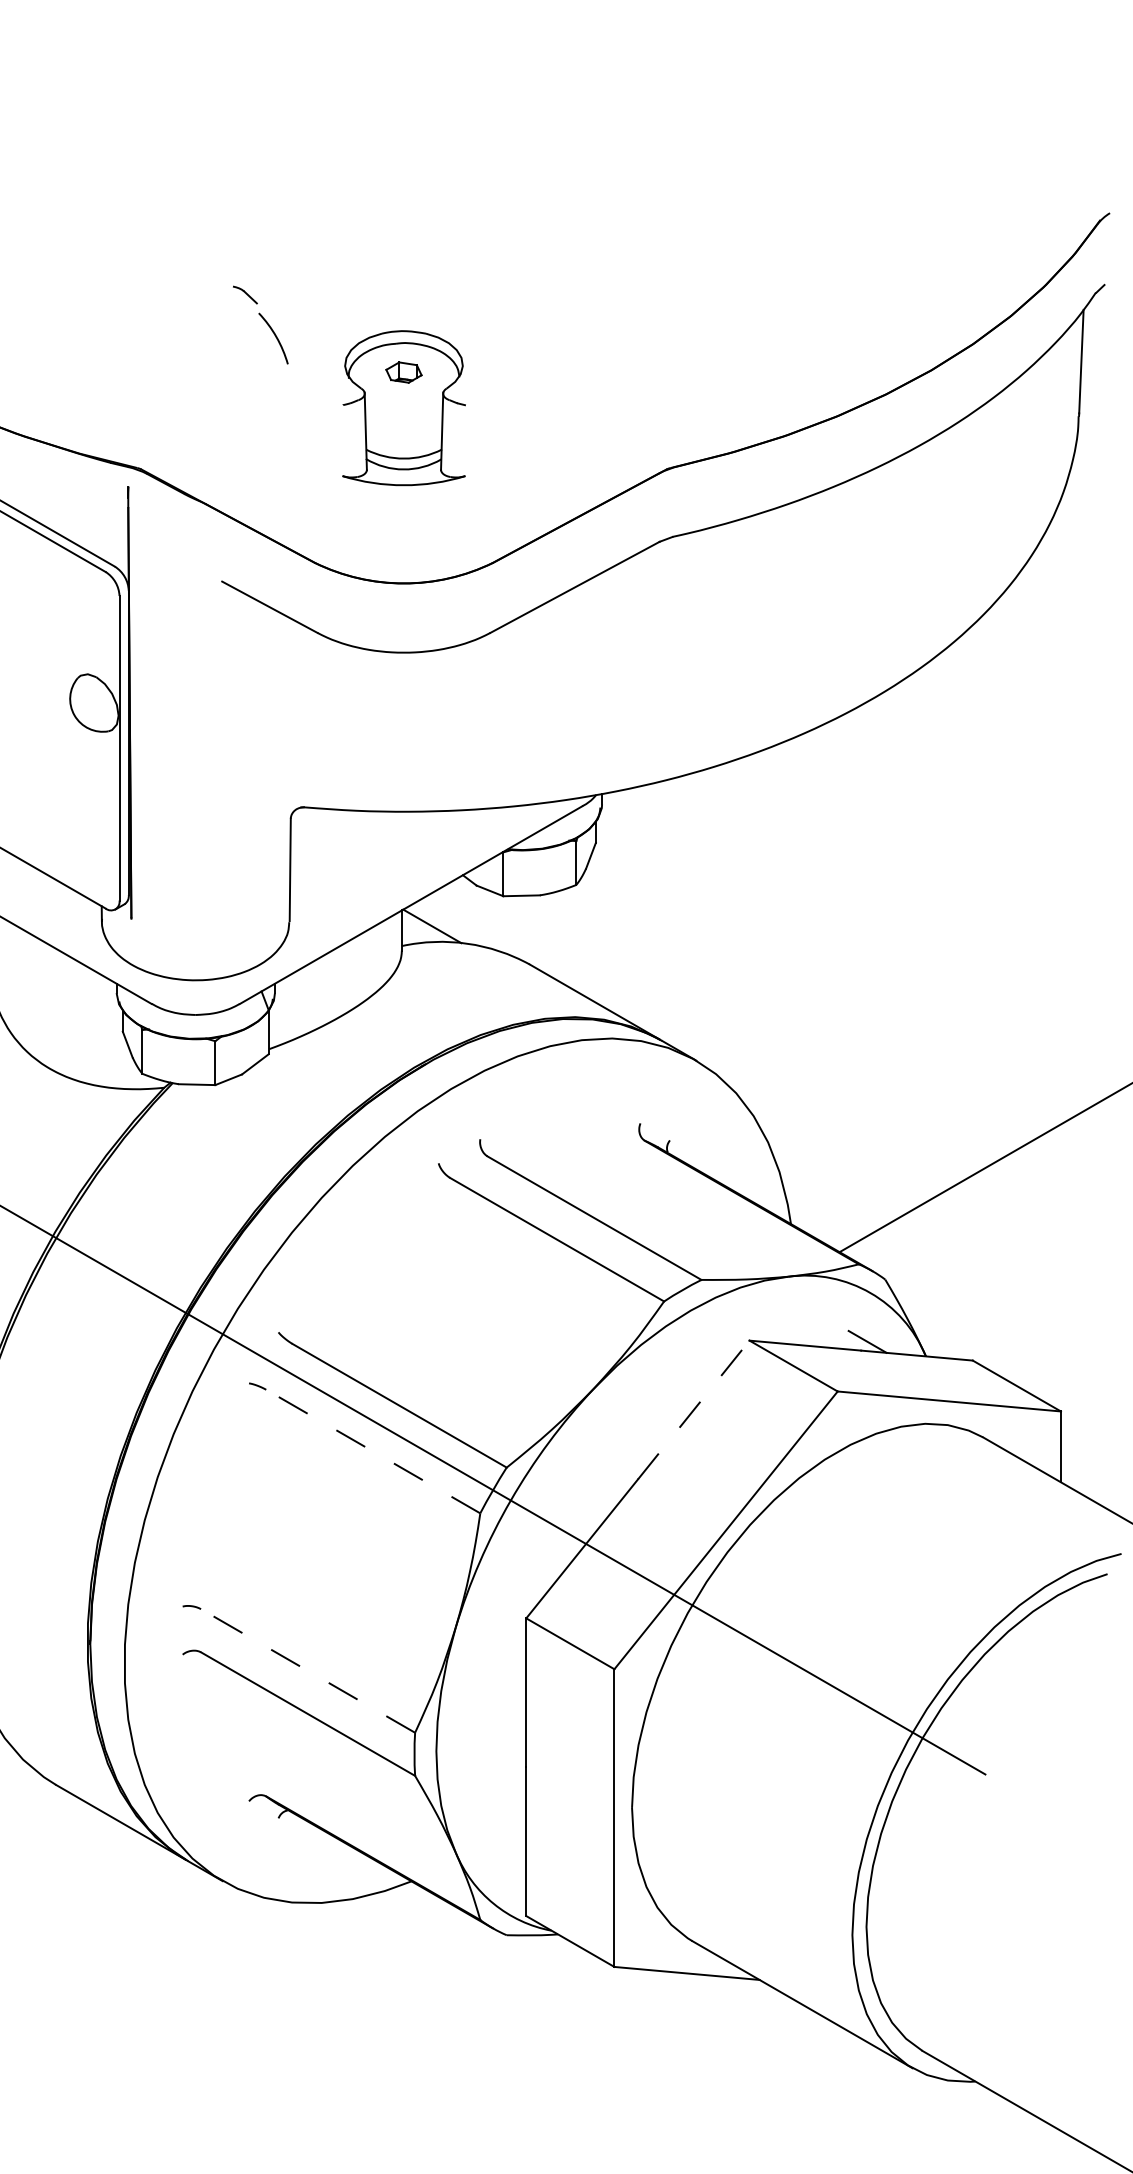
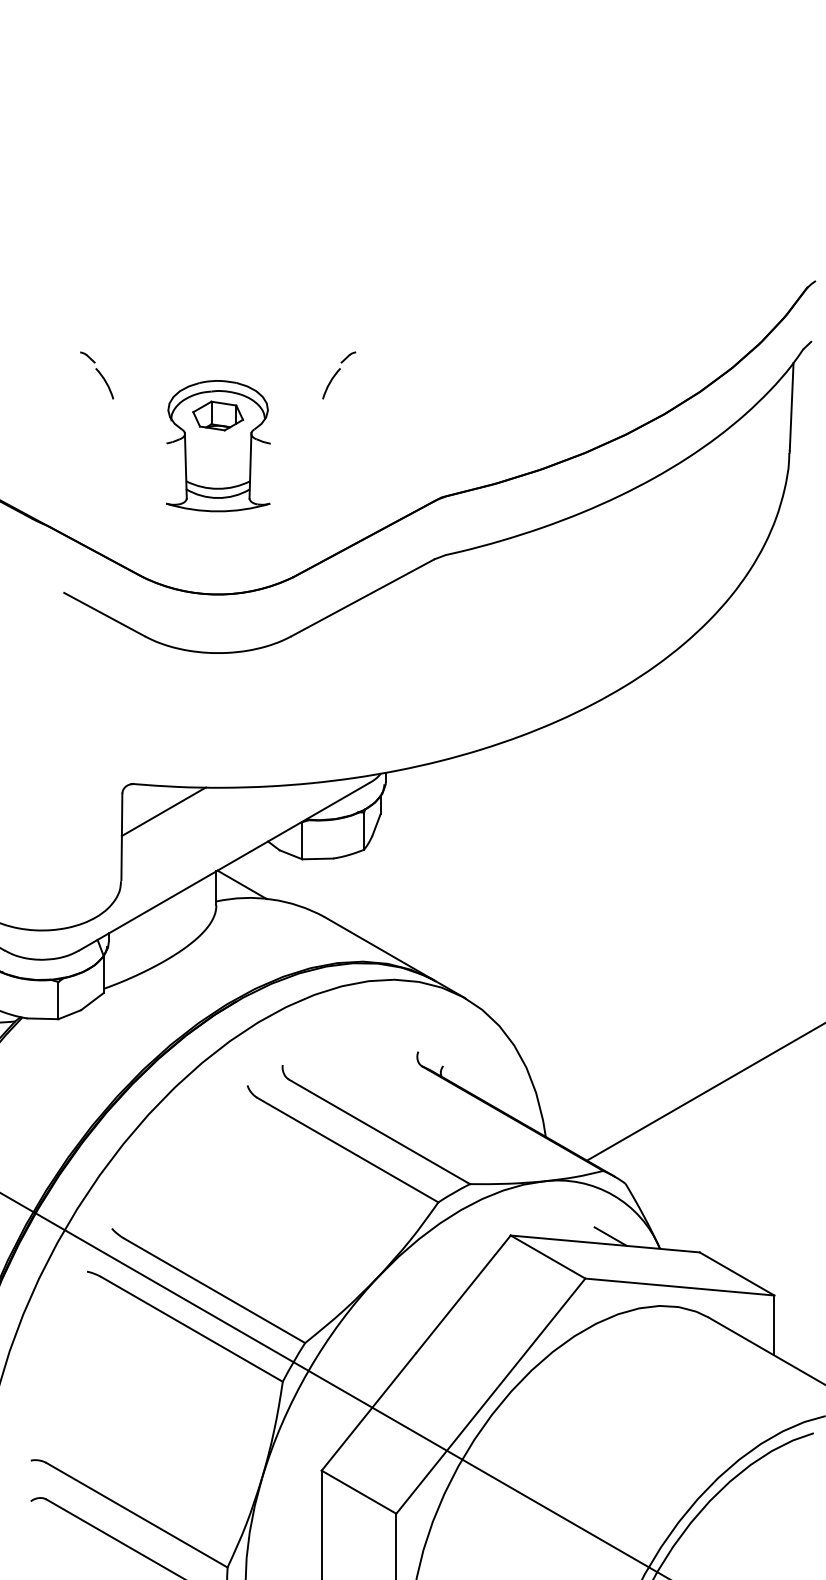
part: (260, 324) -> (96, 375), size x0.71
part: (546, 324) -> (338, 375), added
part: (403, 372) -> (217, 415), size x1.67
line: (339, 839) -> (163, 811), added
line: (694, 1409) -> (464, 1293), dashed -> solid
line: (373, 1451) -> (192, 1329), dashed -> solid
line: (308, 1670) -> (137, 1514), dashed -> solid

